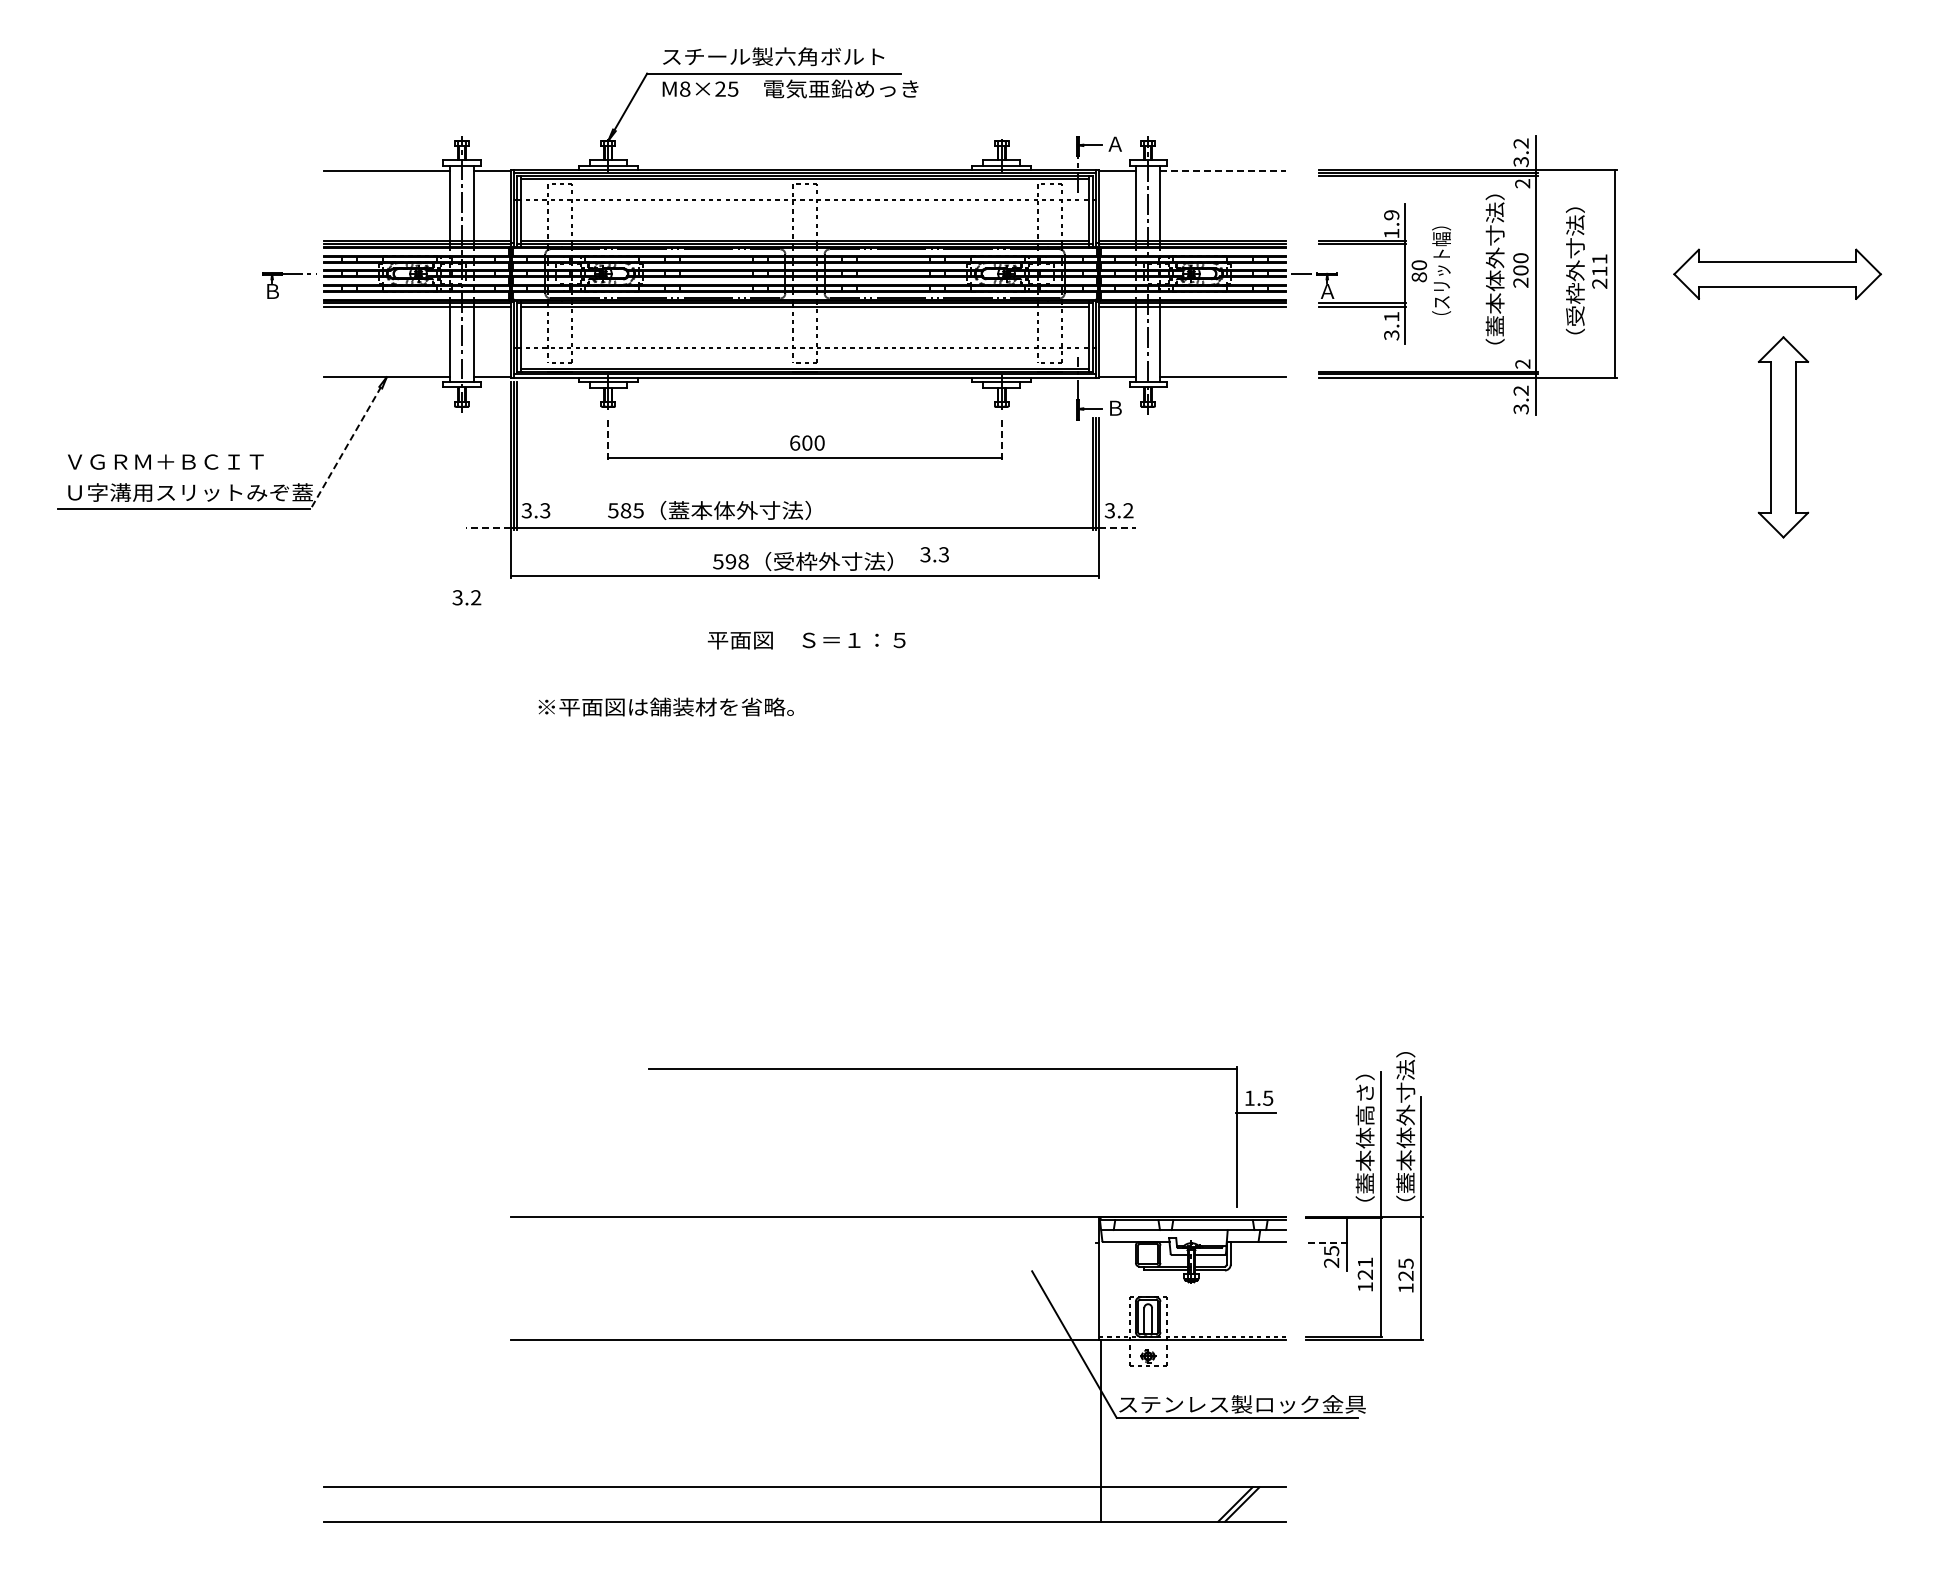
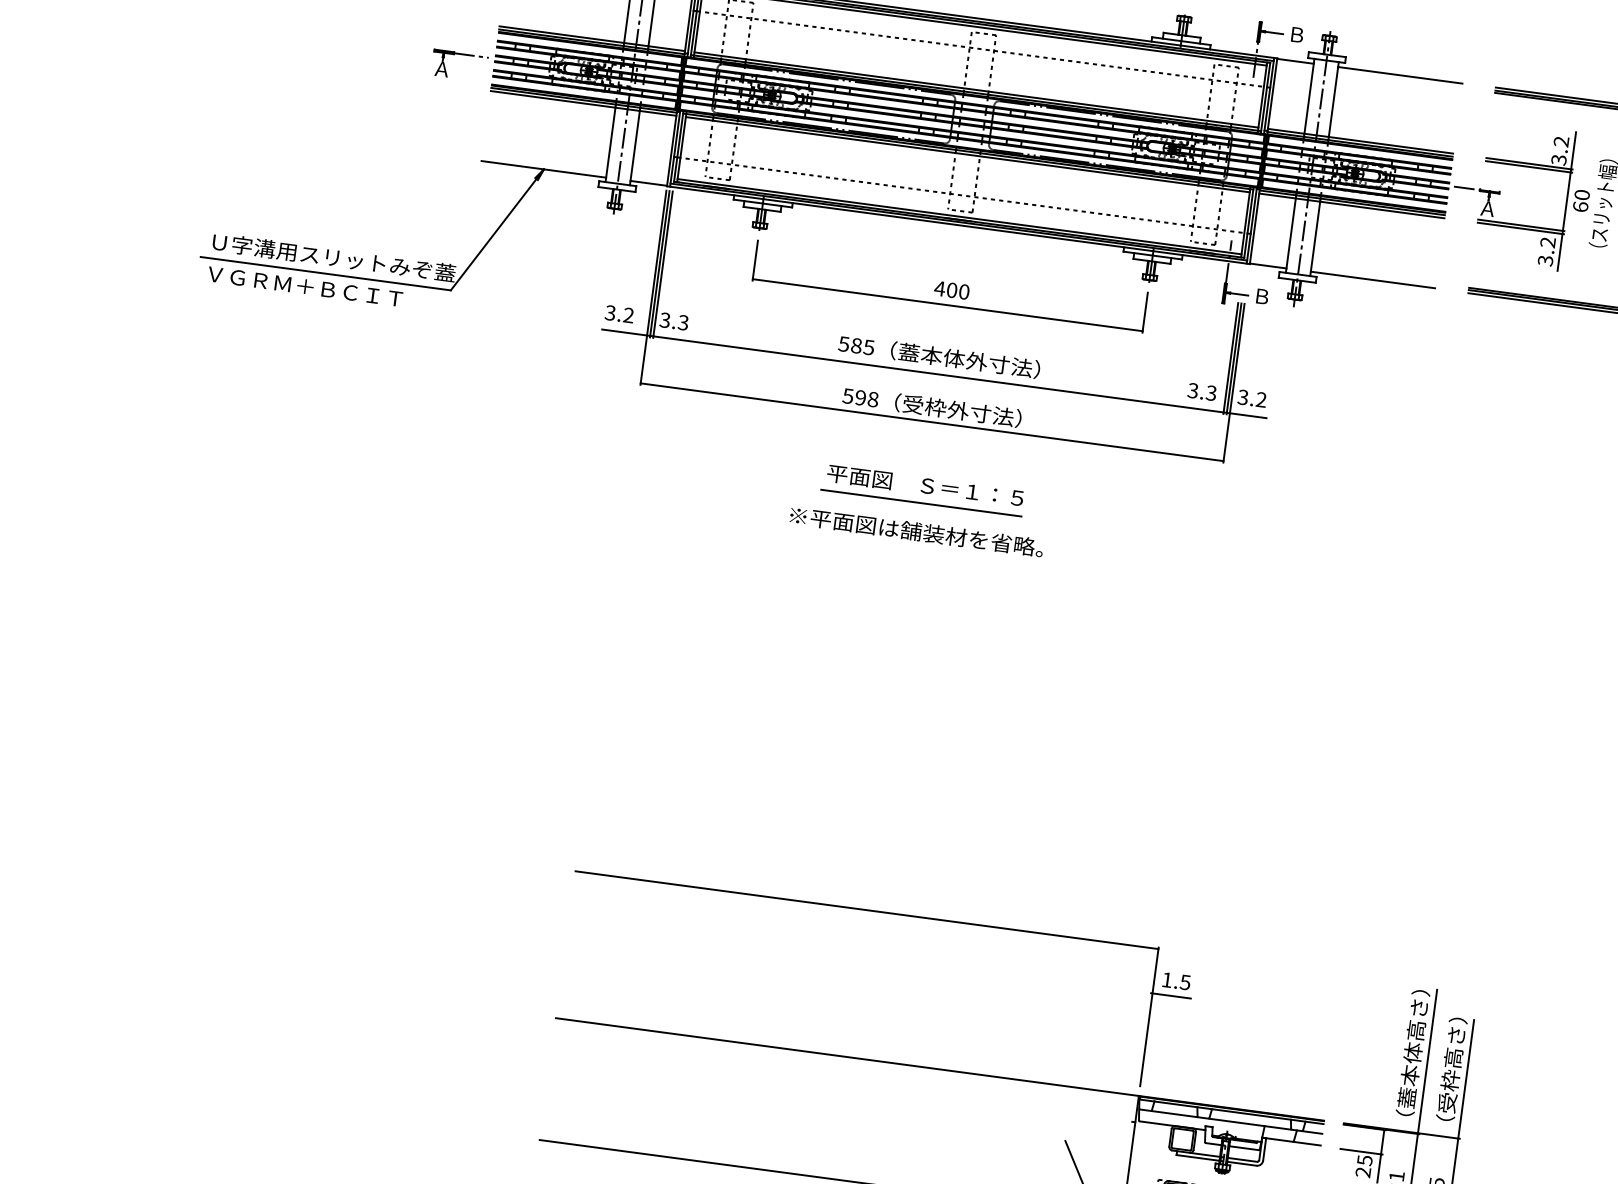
text: (1114, 143) -> (1296, 34), Ａ -> Ｂ
line: (1223, 170) -> (1400, 75), dashed -> solid
text: (1391, 224) -> (1560, 150), 1.9 -> 3.2
text: (1418, 277) -> (1579, 207), 80 -> 60
text: (272, 291) -> (442, 69), Ｂ -> Ａ
text: (1391, 316) -> (1547, 242), 3.1 -> 3.2
line: (608, 439) -> (755, 260), dashed -> solid
line: (1001, 439) -> (1145, 312), dashed -> solid
text: (794, 442) -> (939, 288), 600 -> 400
line: (348, 443) -> (497, 230), dashed -> solid
text: (165, 461) -> (305, 286), moved
text: (709, 510) -> (939, 356), moved
line: (488, 528) -> (624, 332), dashed -> solid
line: (1117, 528) -> (1248, 416), dashed -> solid
text: (934, 554) -> (1202, 391), moved
text: (466, 597) -> (619, 313), moved
line: (804, 658) -> (920, 503), added
text: (665, 706) -> (916, 531), moved
part: (962, 1069) -> (886, 913), moved
text: (1405, 1122) -> (1455, 1042), （蓋本体外寸法） -> （受枠高さ）
line: (1326, 1242) -> (1360, 1151), dashed -> solid

